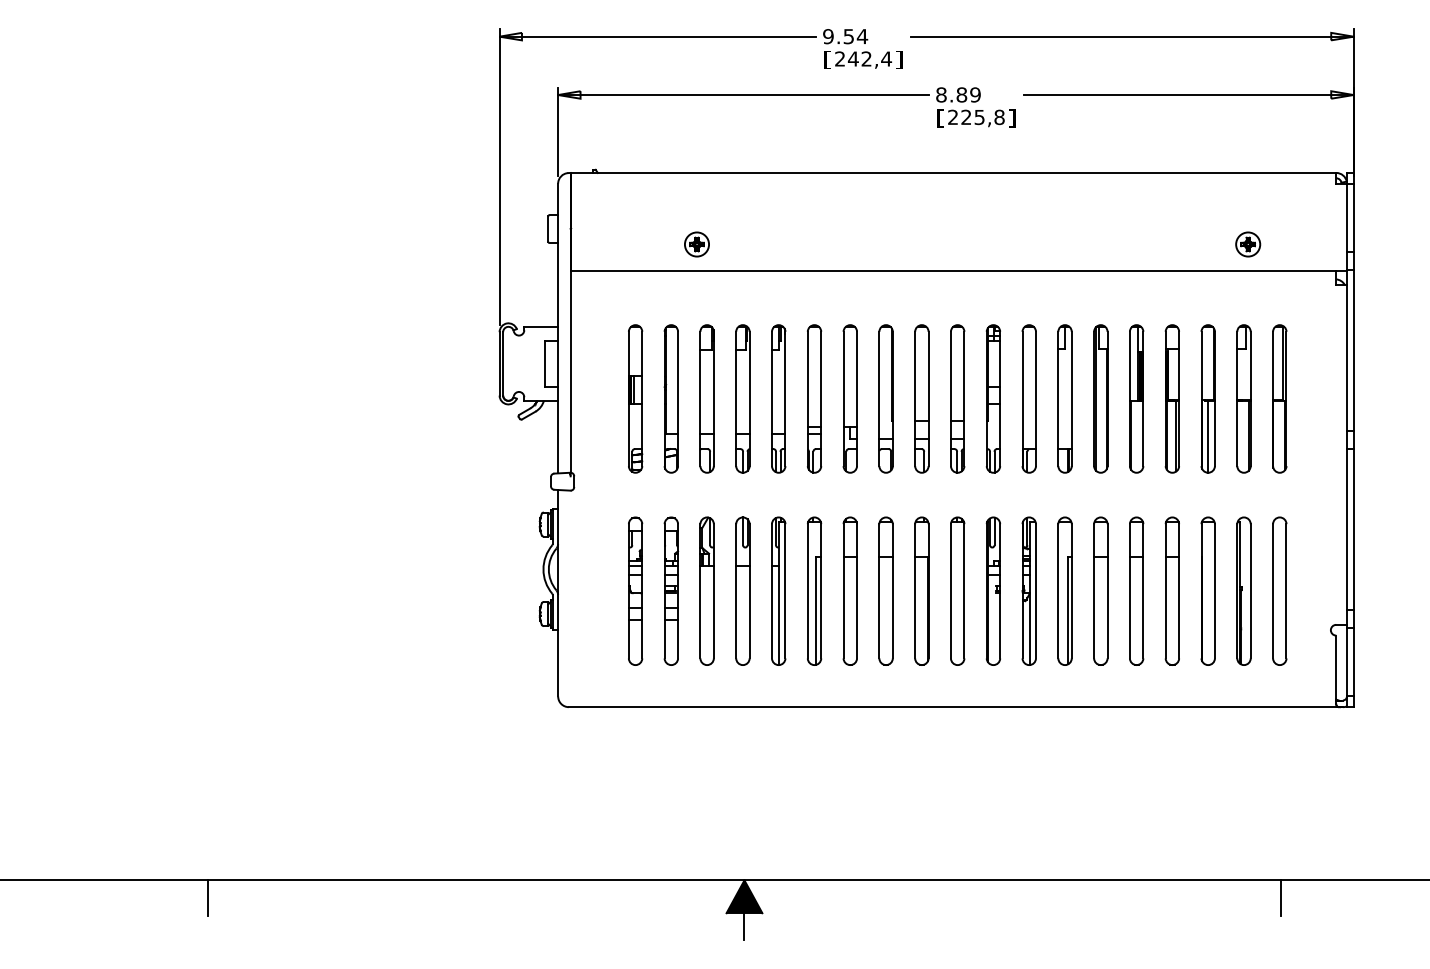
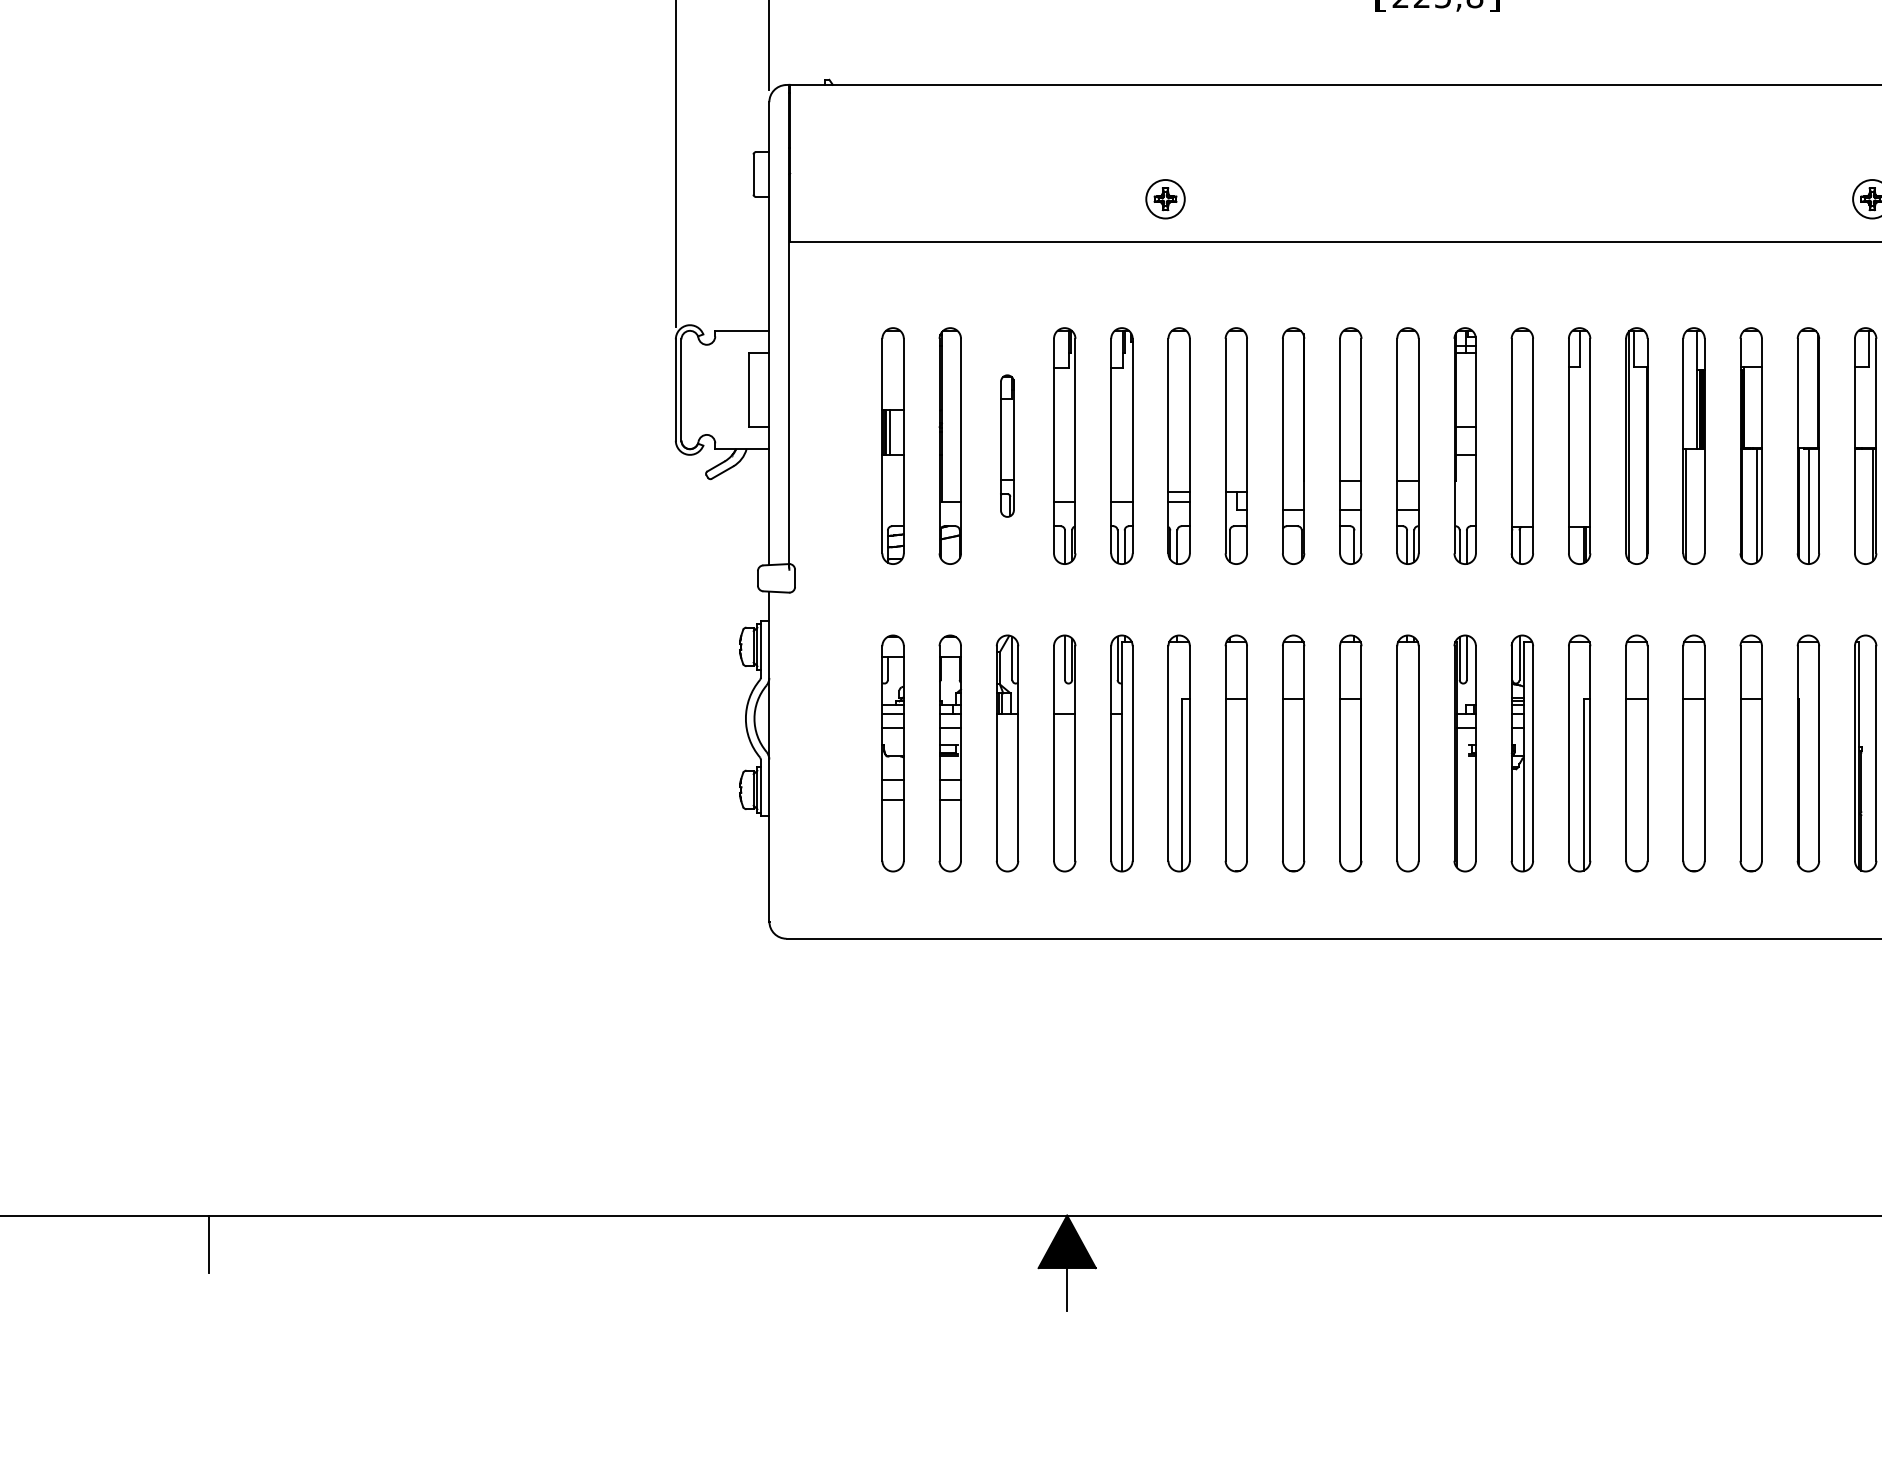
part: (696, 244) -> (1164, 199), moved
part: (706, 398) -> (1006, 445), size x0.6

